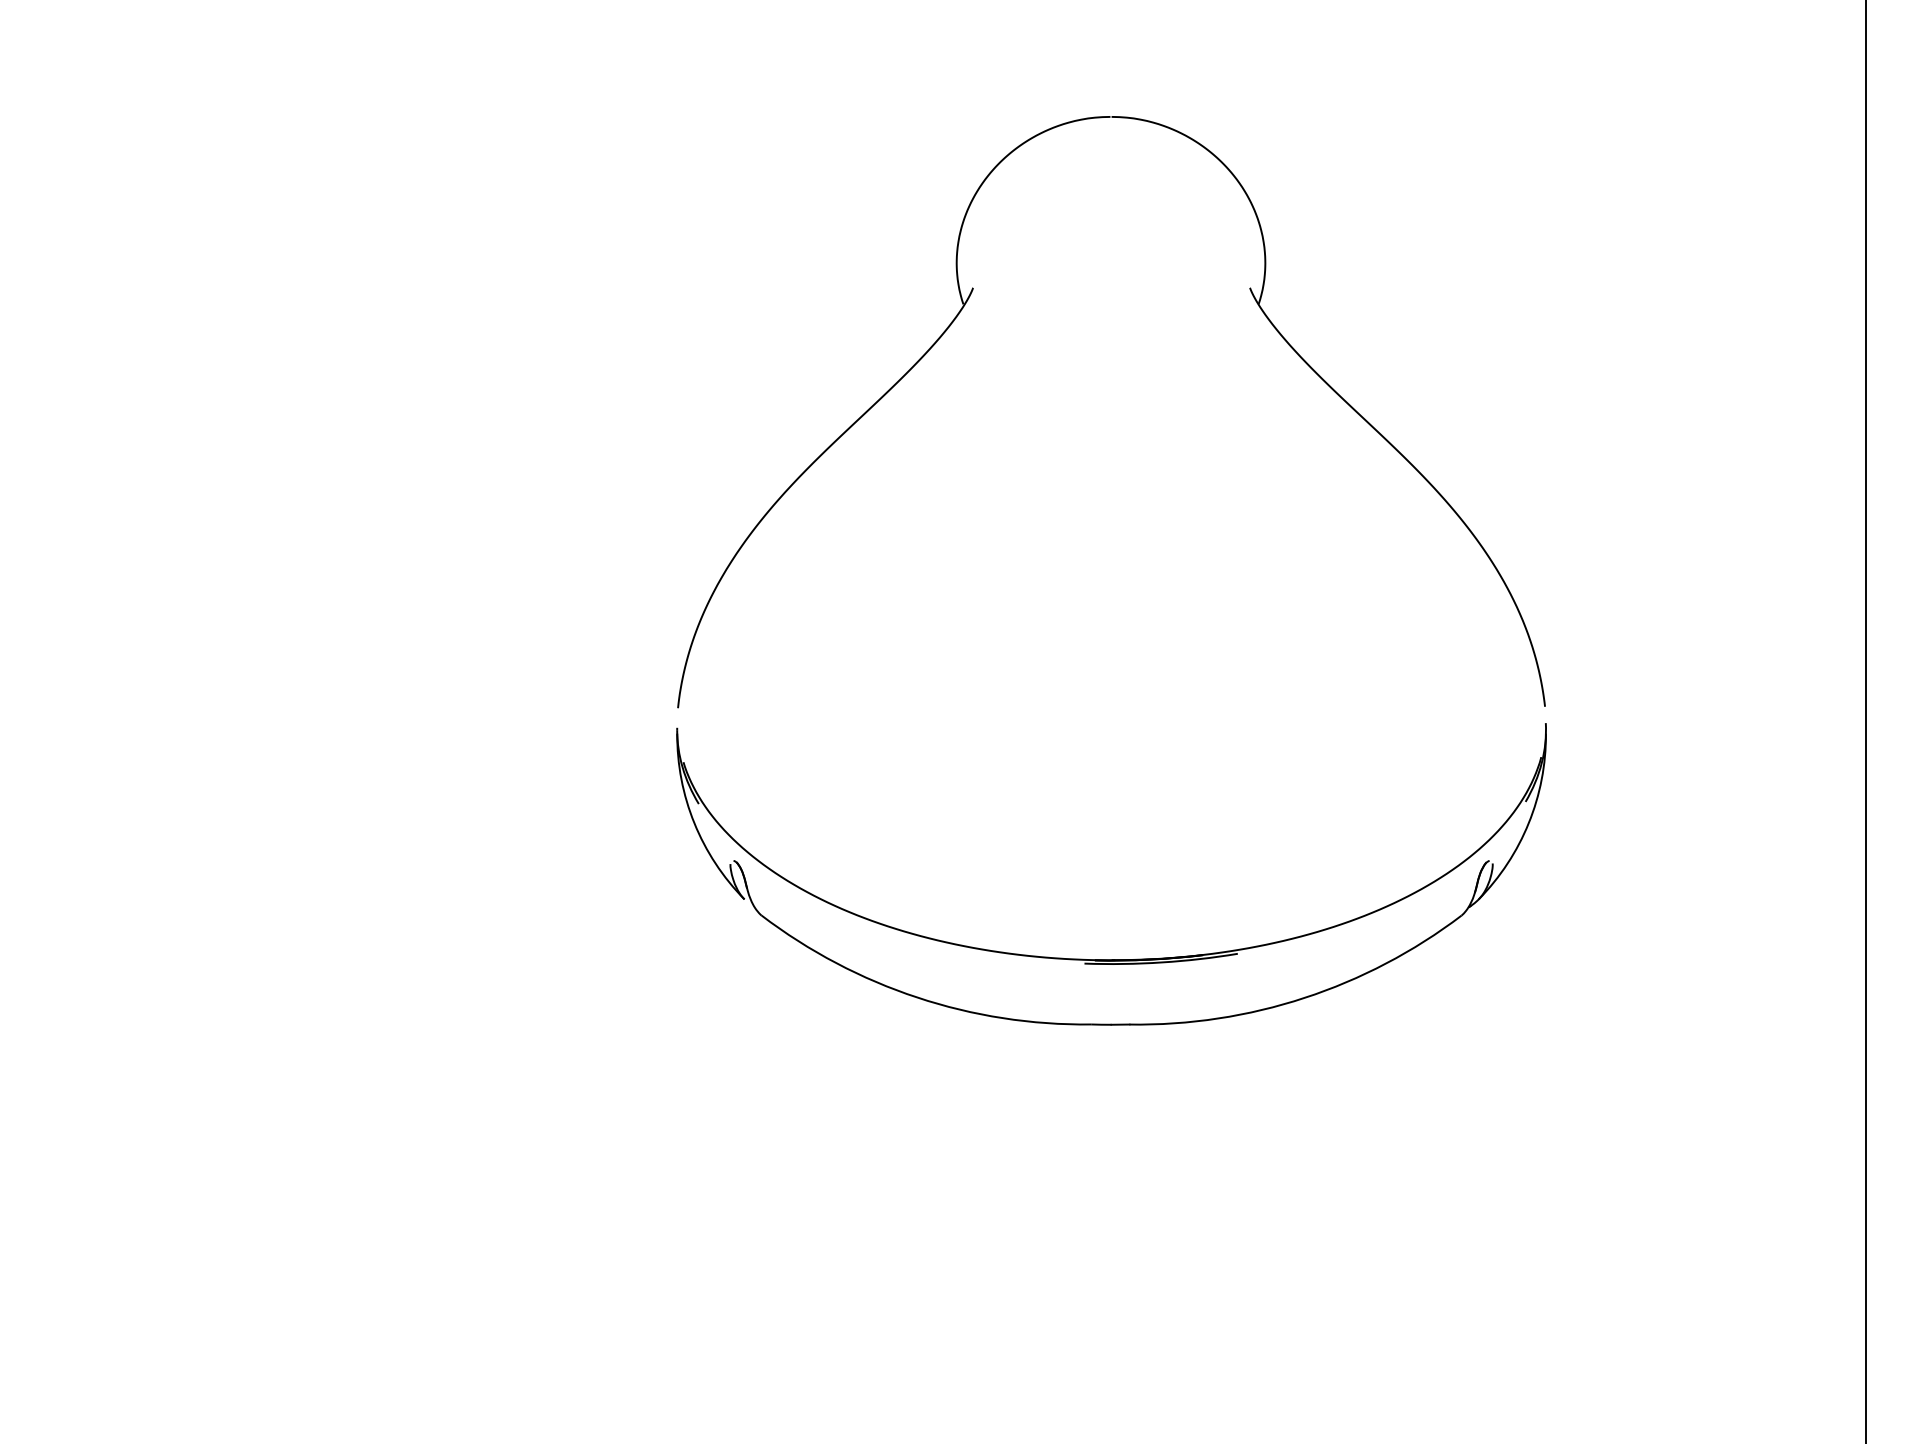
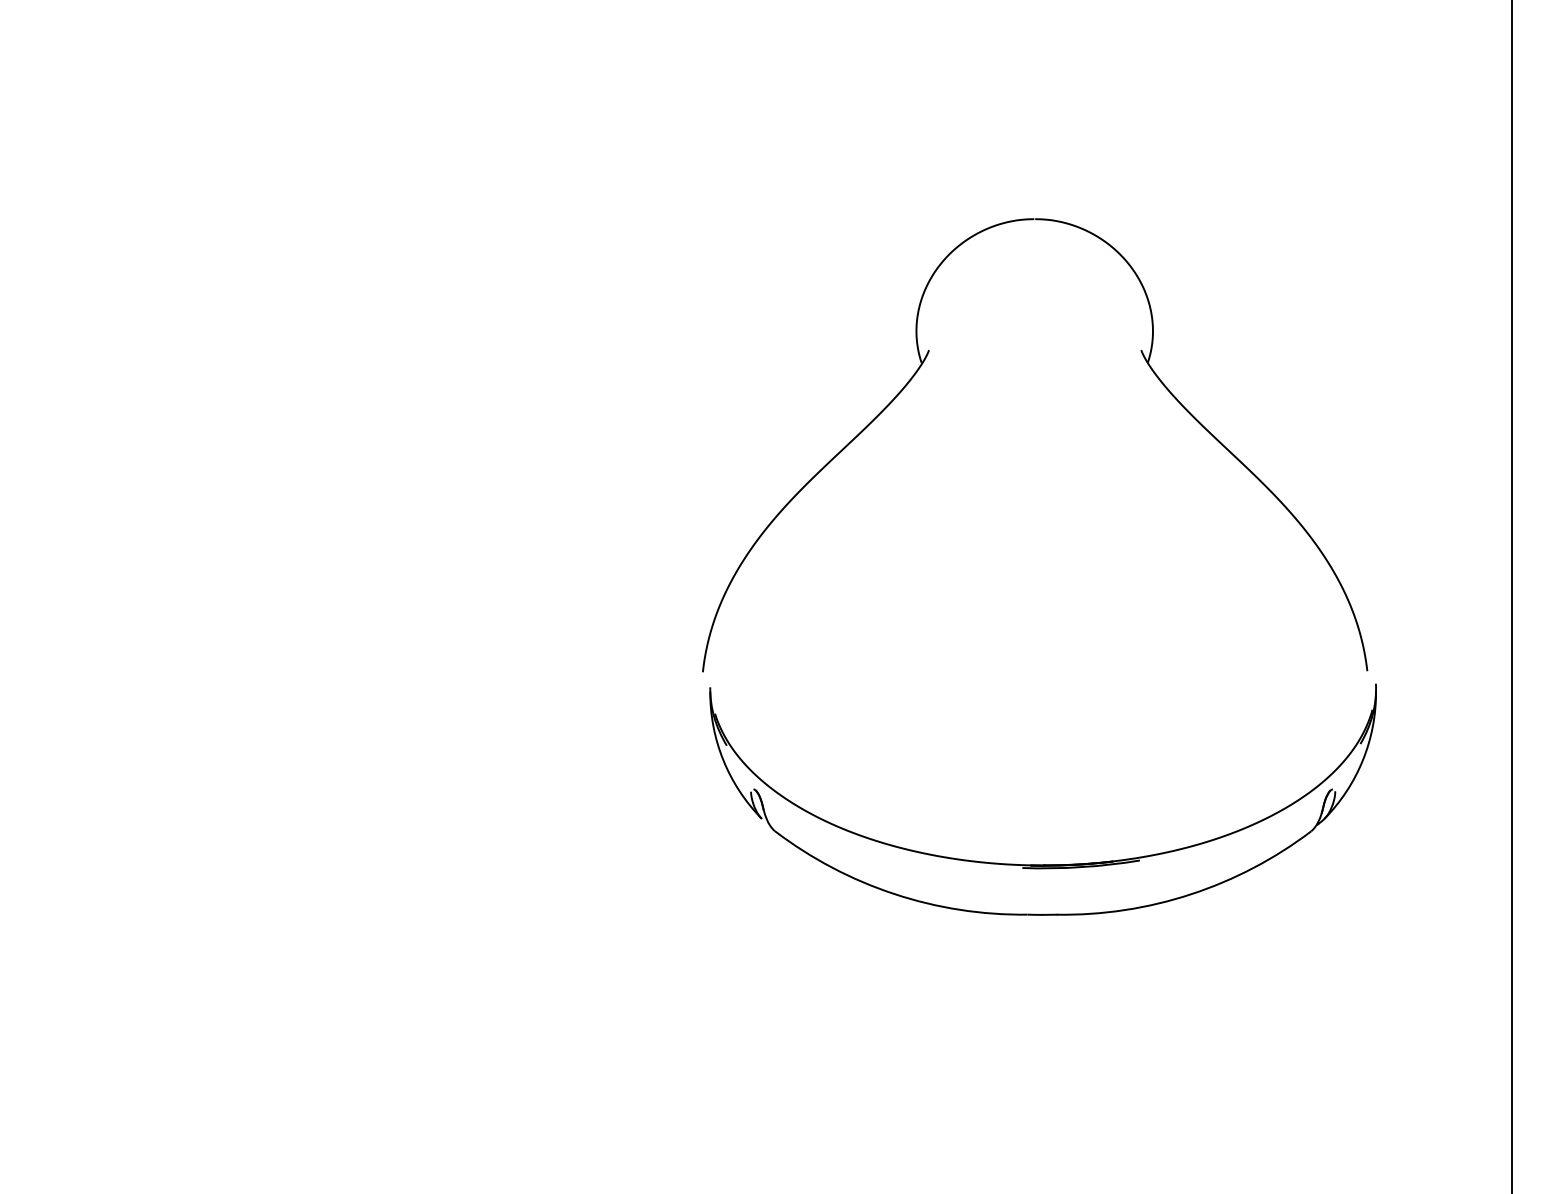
part: (1259, 309) -> (1148, 366), moved
part: (1110, 959) -> (1042, 864), moved

